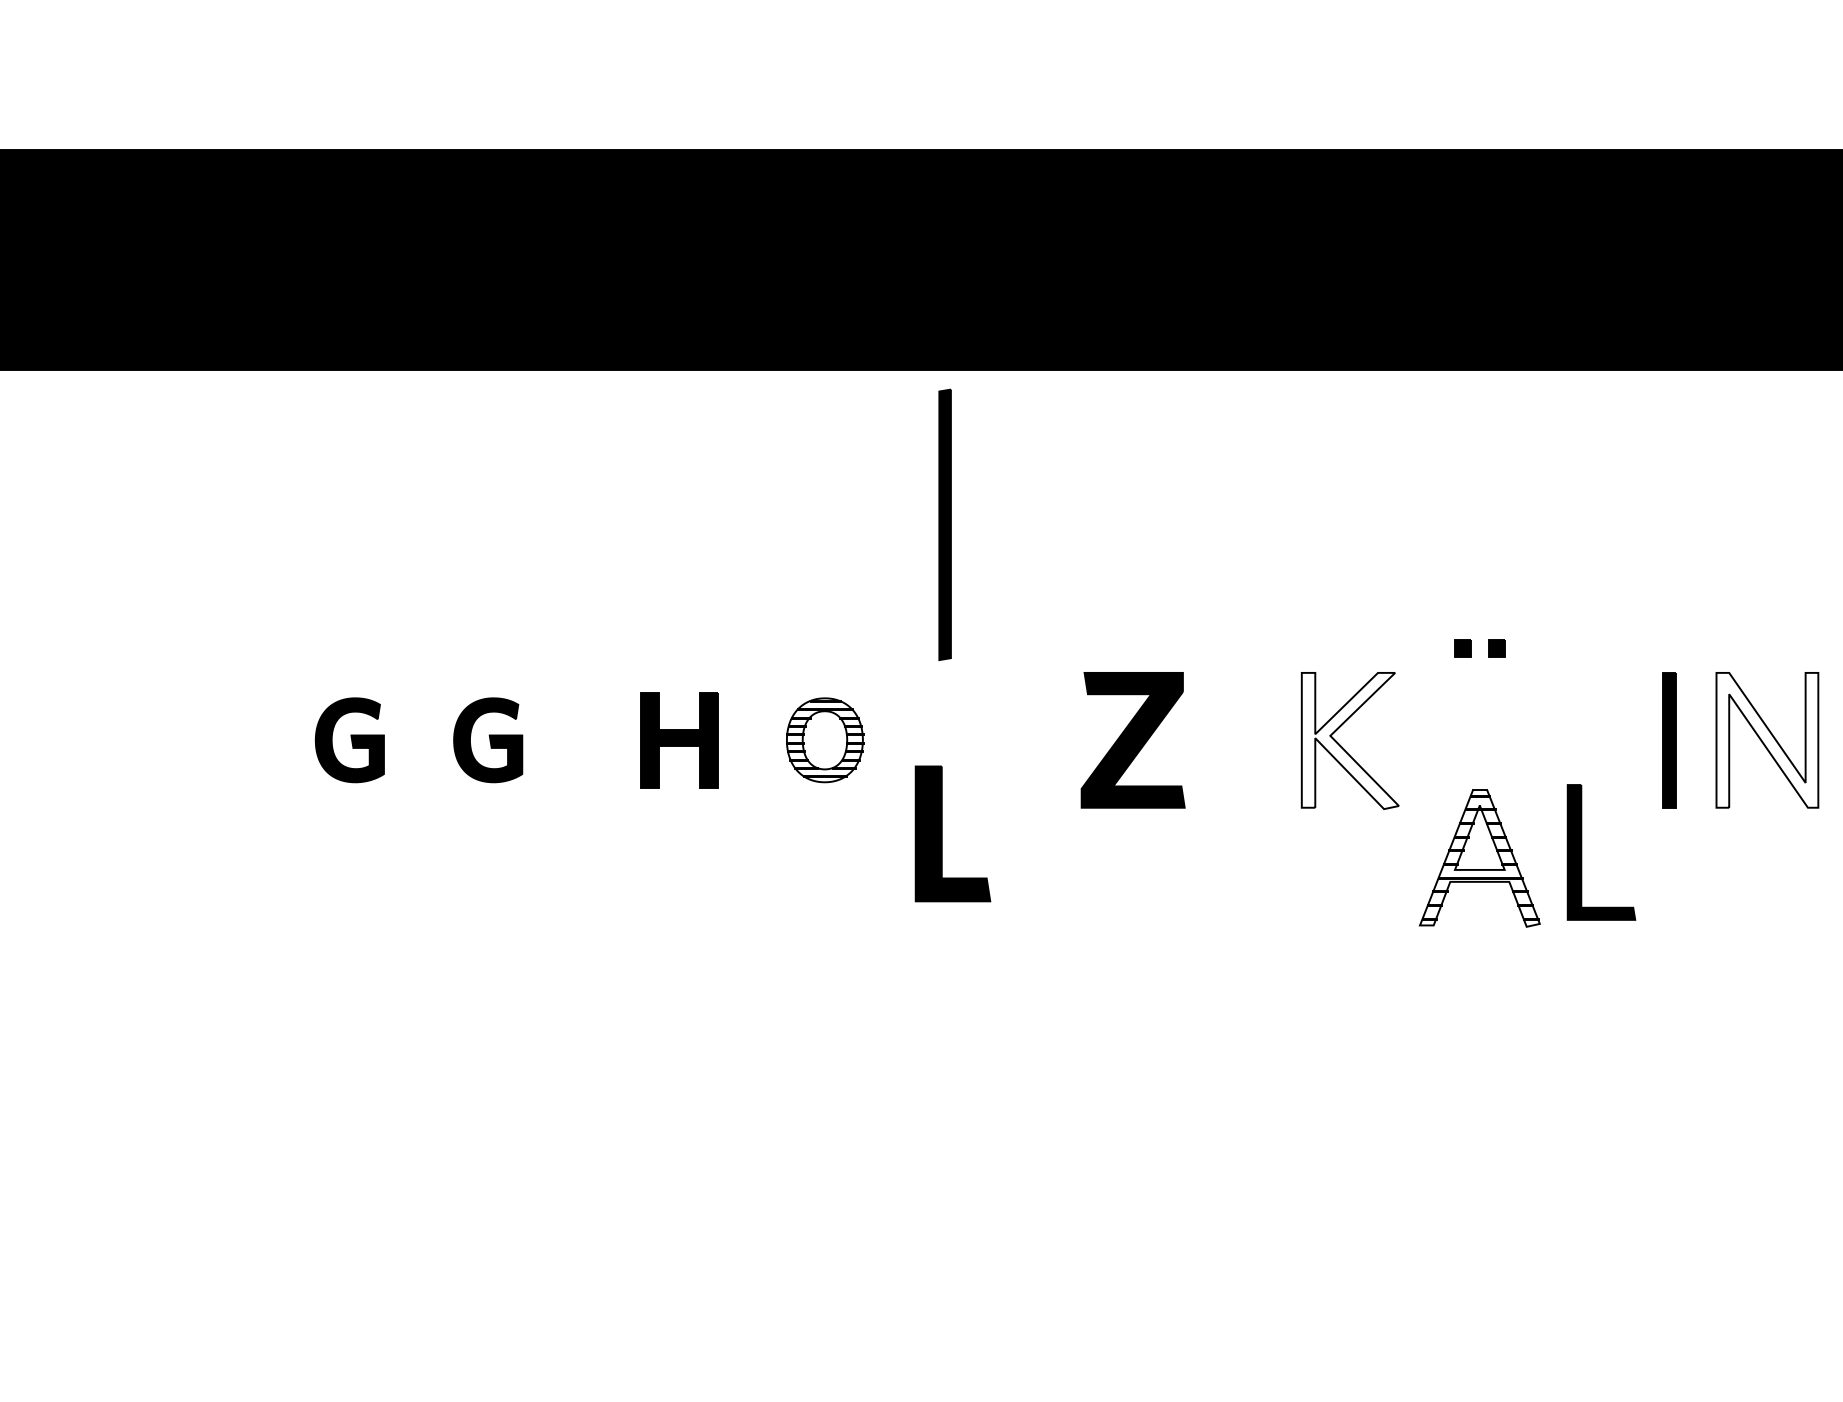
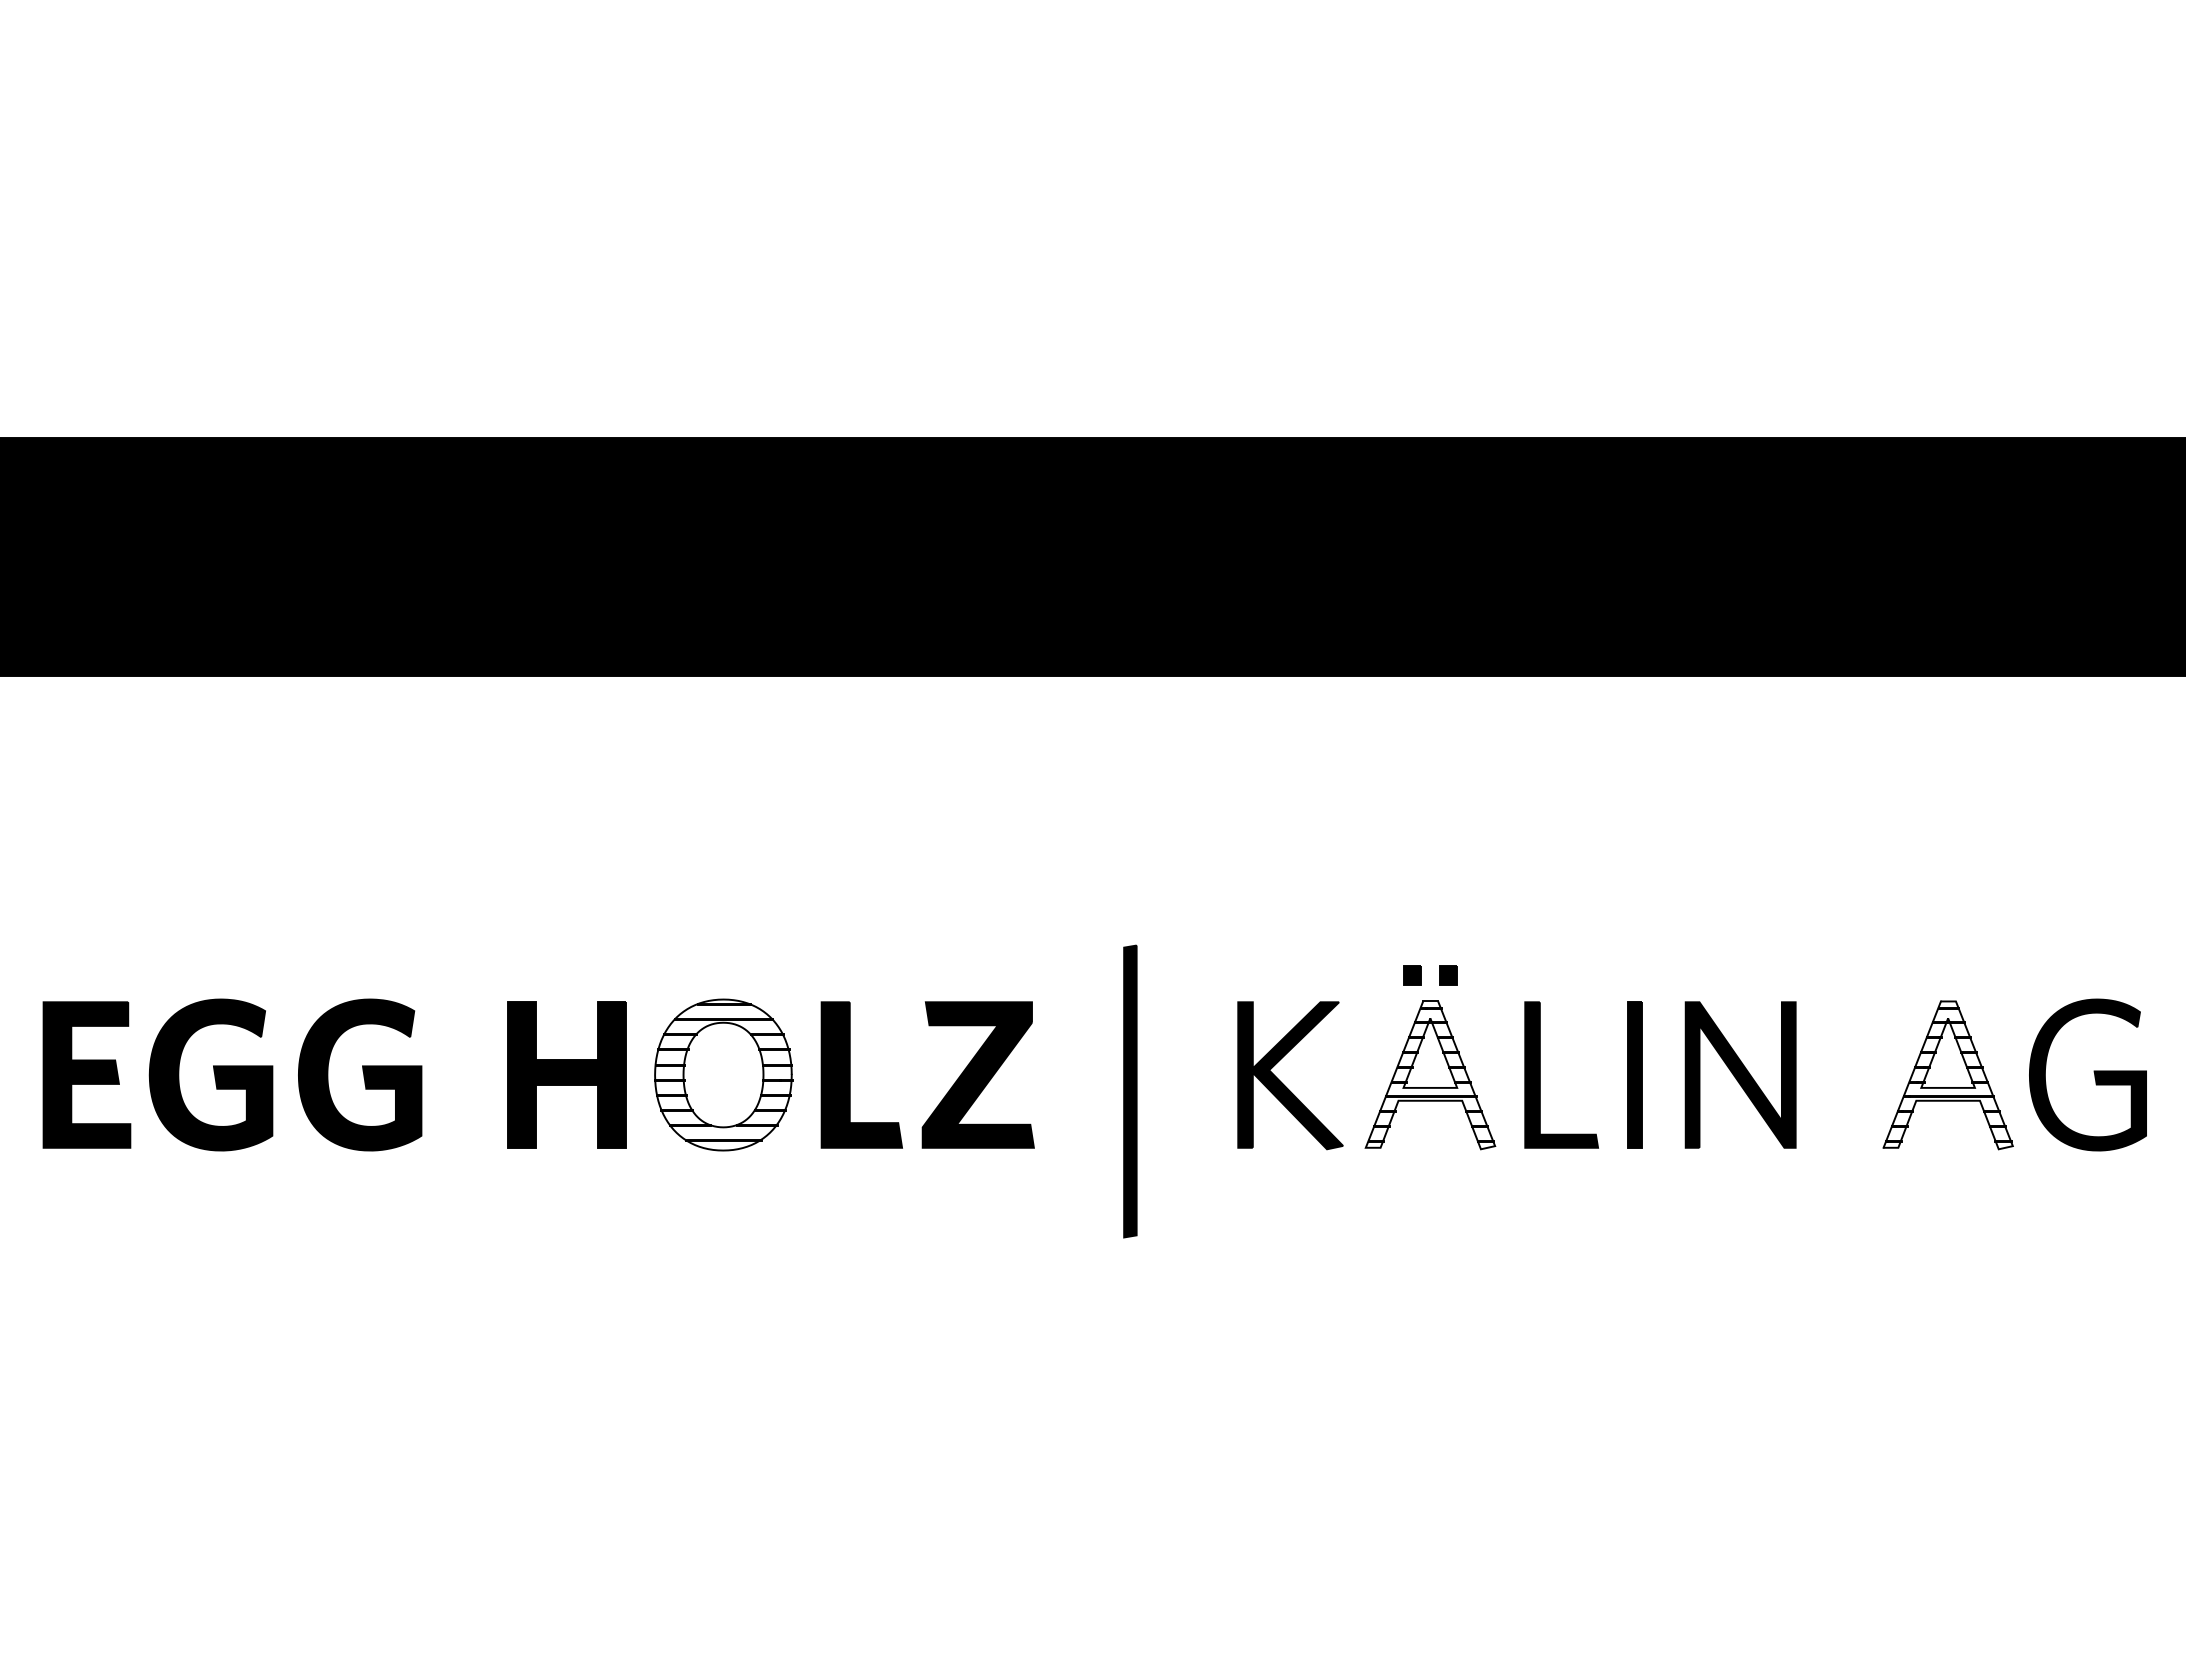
part: (945, 524) -> (1130, 1091), moved
part: (234, 739) -> (86, 1074), added
part: (349, 739) -> (210, 1074), size x1.67
part: (488, 739) -> (360, 1074), size x1.67
part: (679, 739) -> (566, 1074), size x1.43
part: (824, 739) -> (723, 1074), size x1.67
part: (1132, 739) -> (977, 1074), moved
fill: (1767, 739) -> (1740, 1074), added
fill: (1350, 740) -> (1290, 1075), added
part: (942, 833) -> (850, 1074), moved
part: (1581, 851) -> (1540, 1074), moved
part: (1479, 858) -> (1430, 1075), moved

